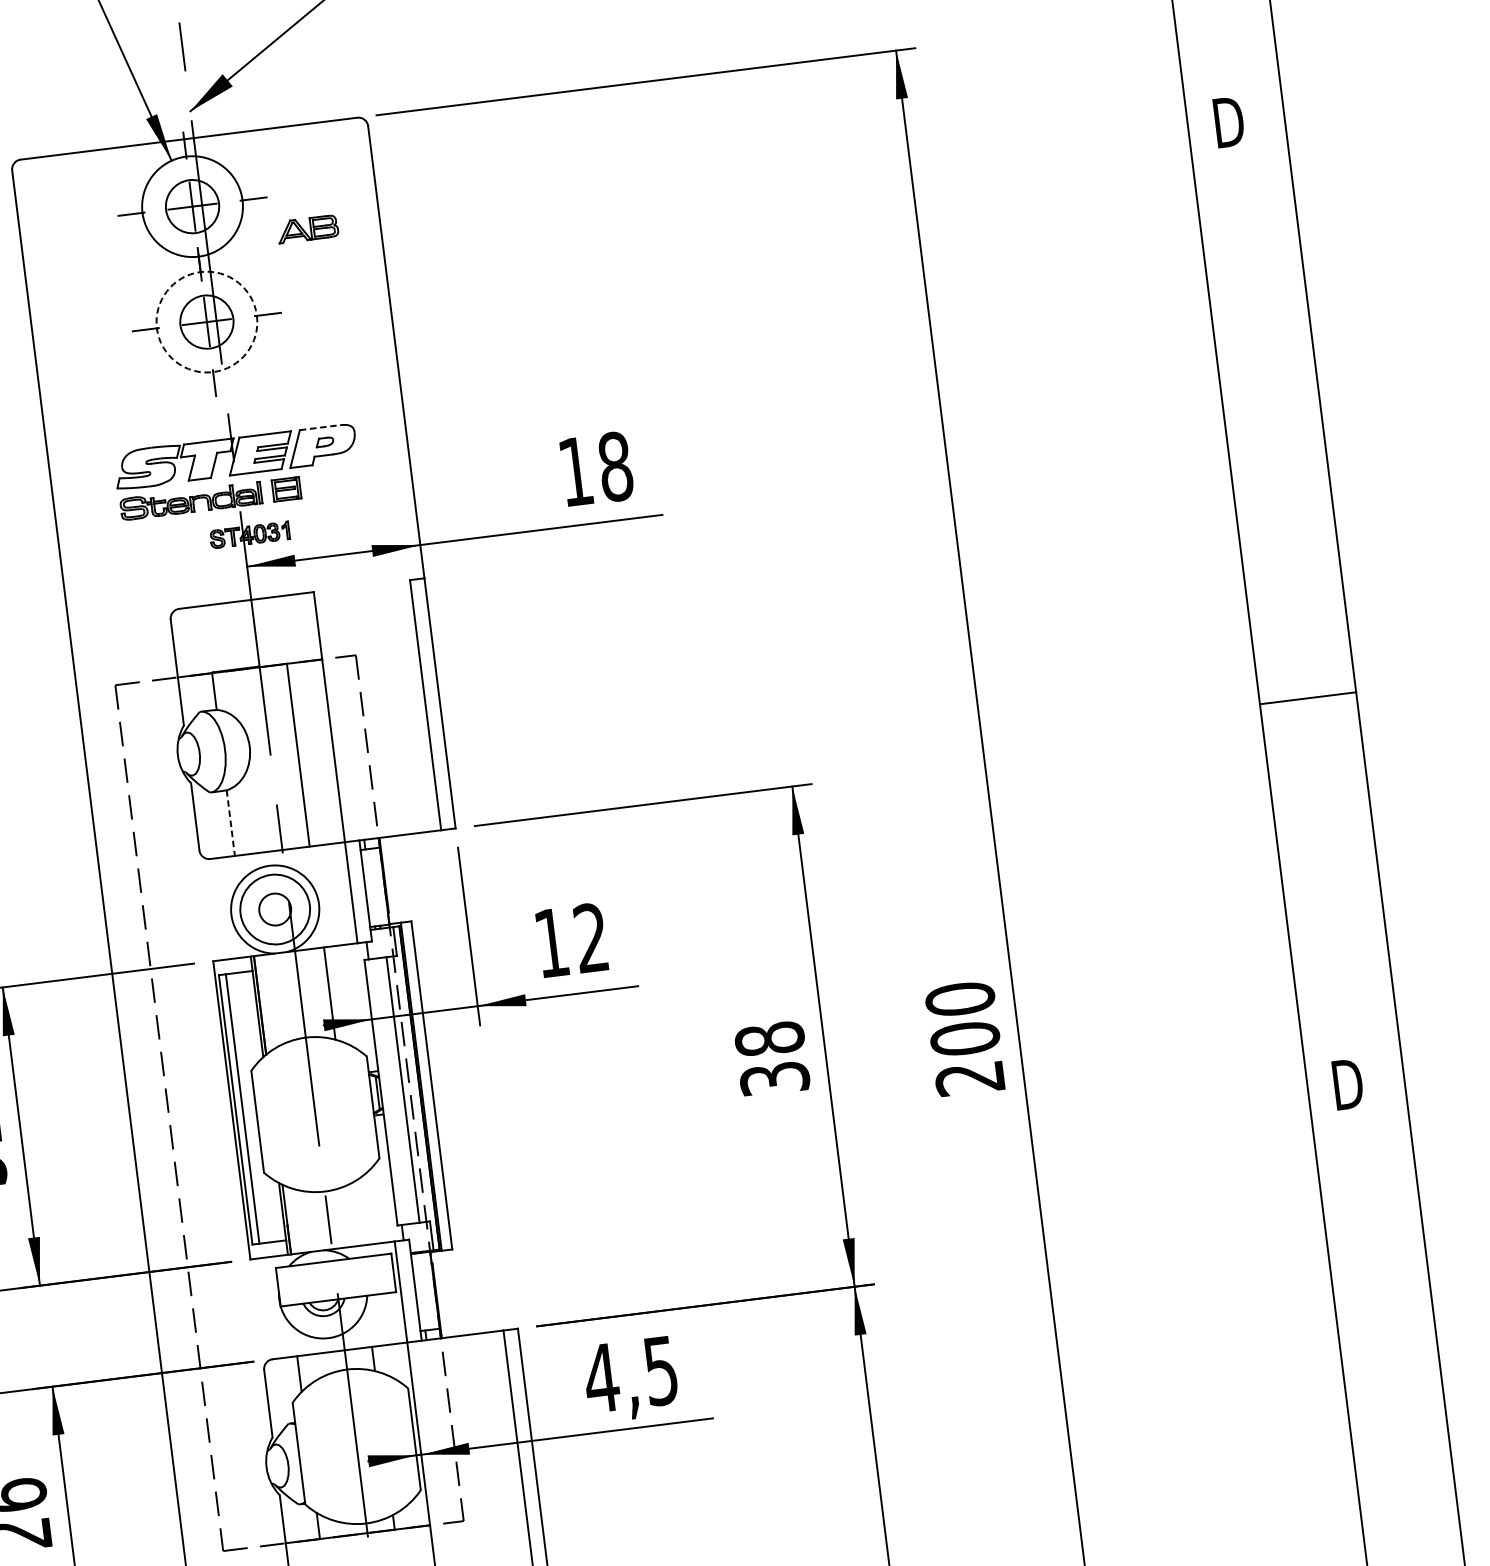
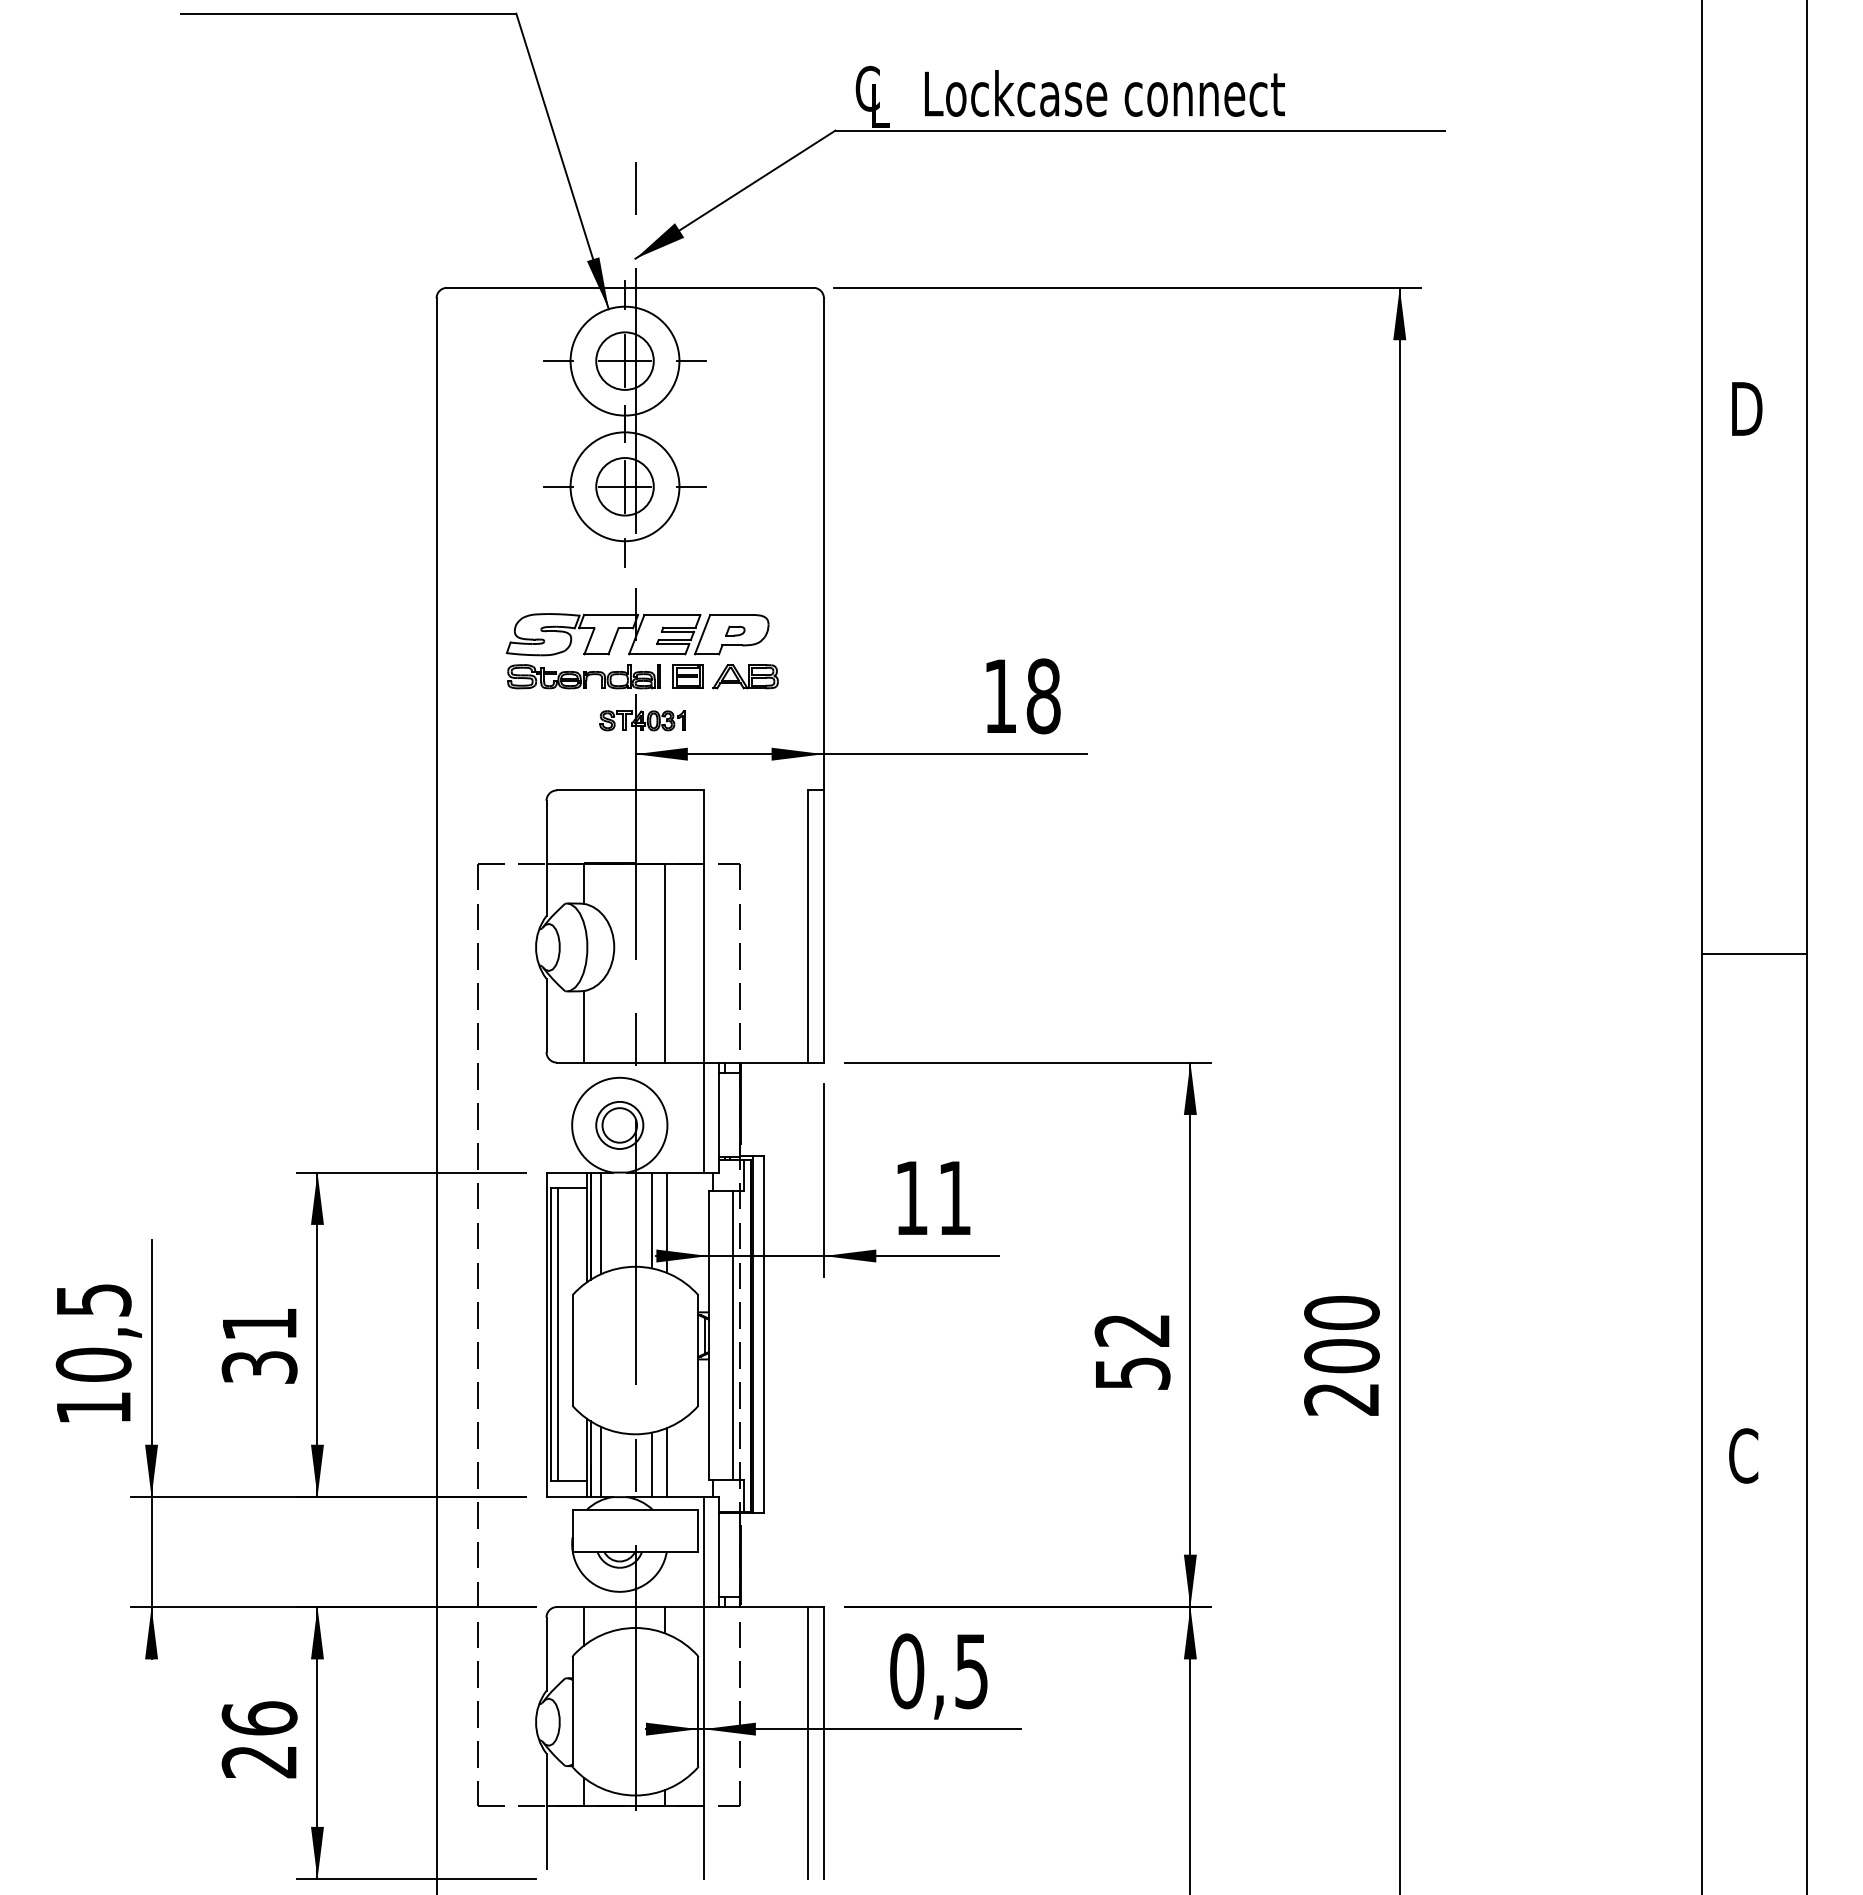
part: (307, 229) -> (745, 676), moved
circle: (206, 321) -> (624, 486), dashed -> solid
line: (320, 428) -> (732, 615), dashed -> solid
line: (1307, 697) -> (1754, 953), moved
line: (230, 822) -> (583, 1026), dashed -> solid
circle: (274, 909) -> (619, 1125), size x0.62
text: (591, 937) -> (954, 1197), 12 -> 11
line: (315, 993) -> (651, 1220), added
line: (269, 1001) -> (601, 1223), added
text: (772, 1058) -> (1132, 1351), 38 -> 52
text: (1347, 1084) -> (1745, 1455), D -> C
line: (357, 1213) -> (667, 1462), added
line: (343, 1217) -> (651, 1464), added
line: (296, 1220) -> (601, 1461), added
text: (601, 1378) -> (906, 1671), 4,5 -> 0,5

